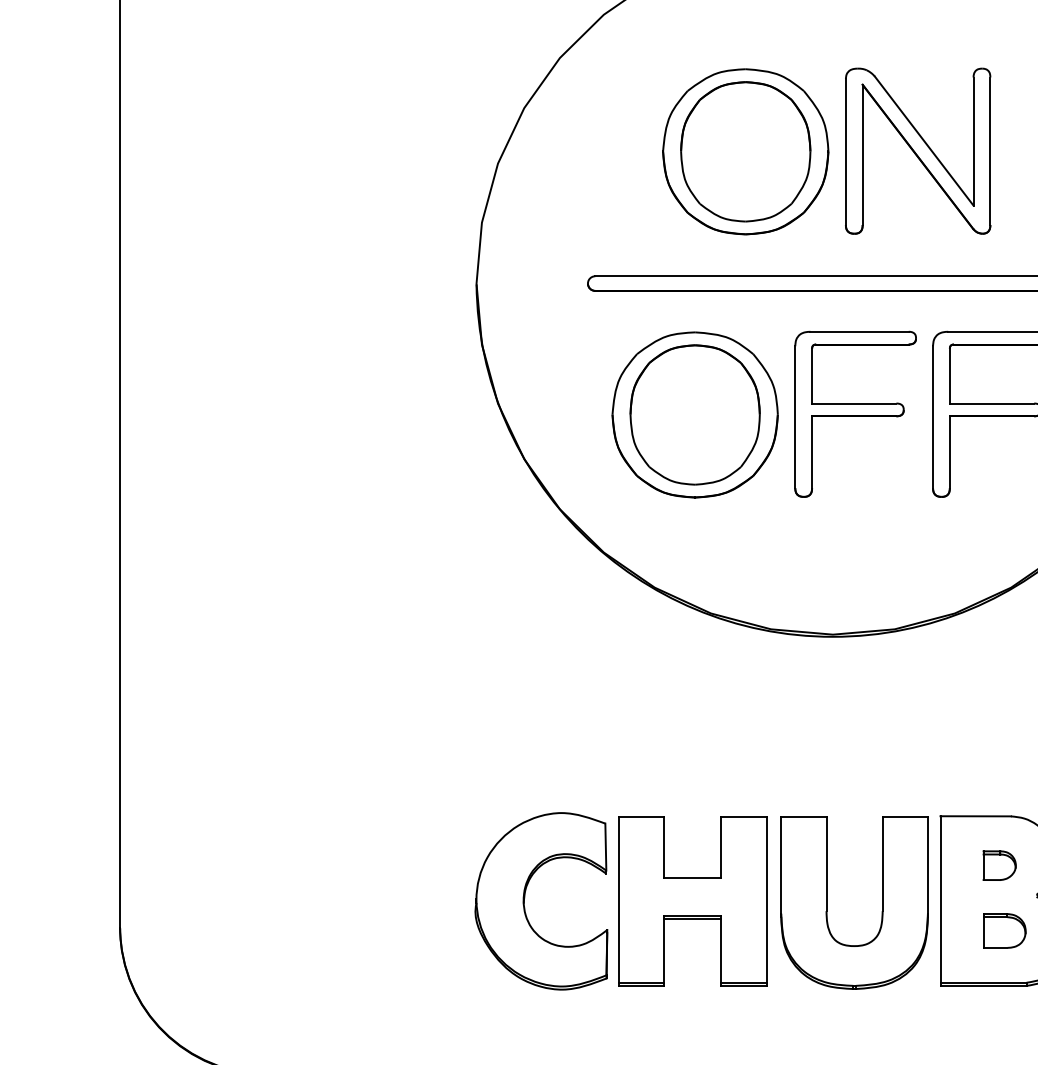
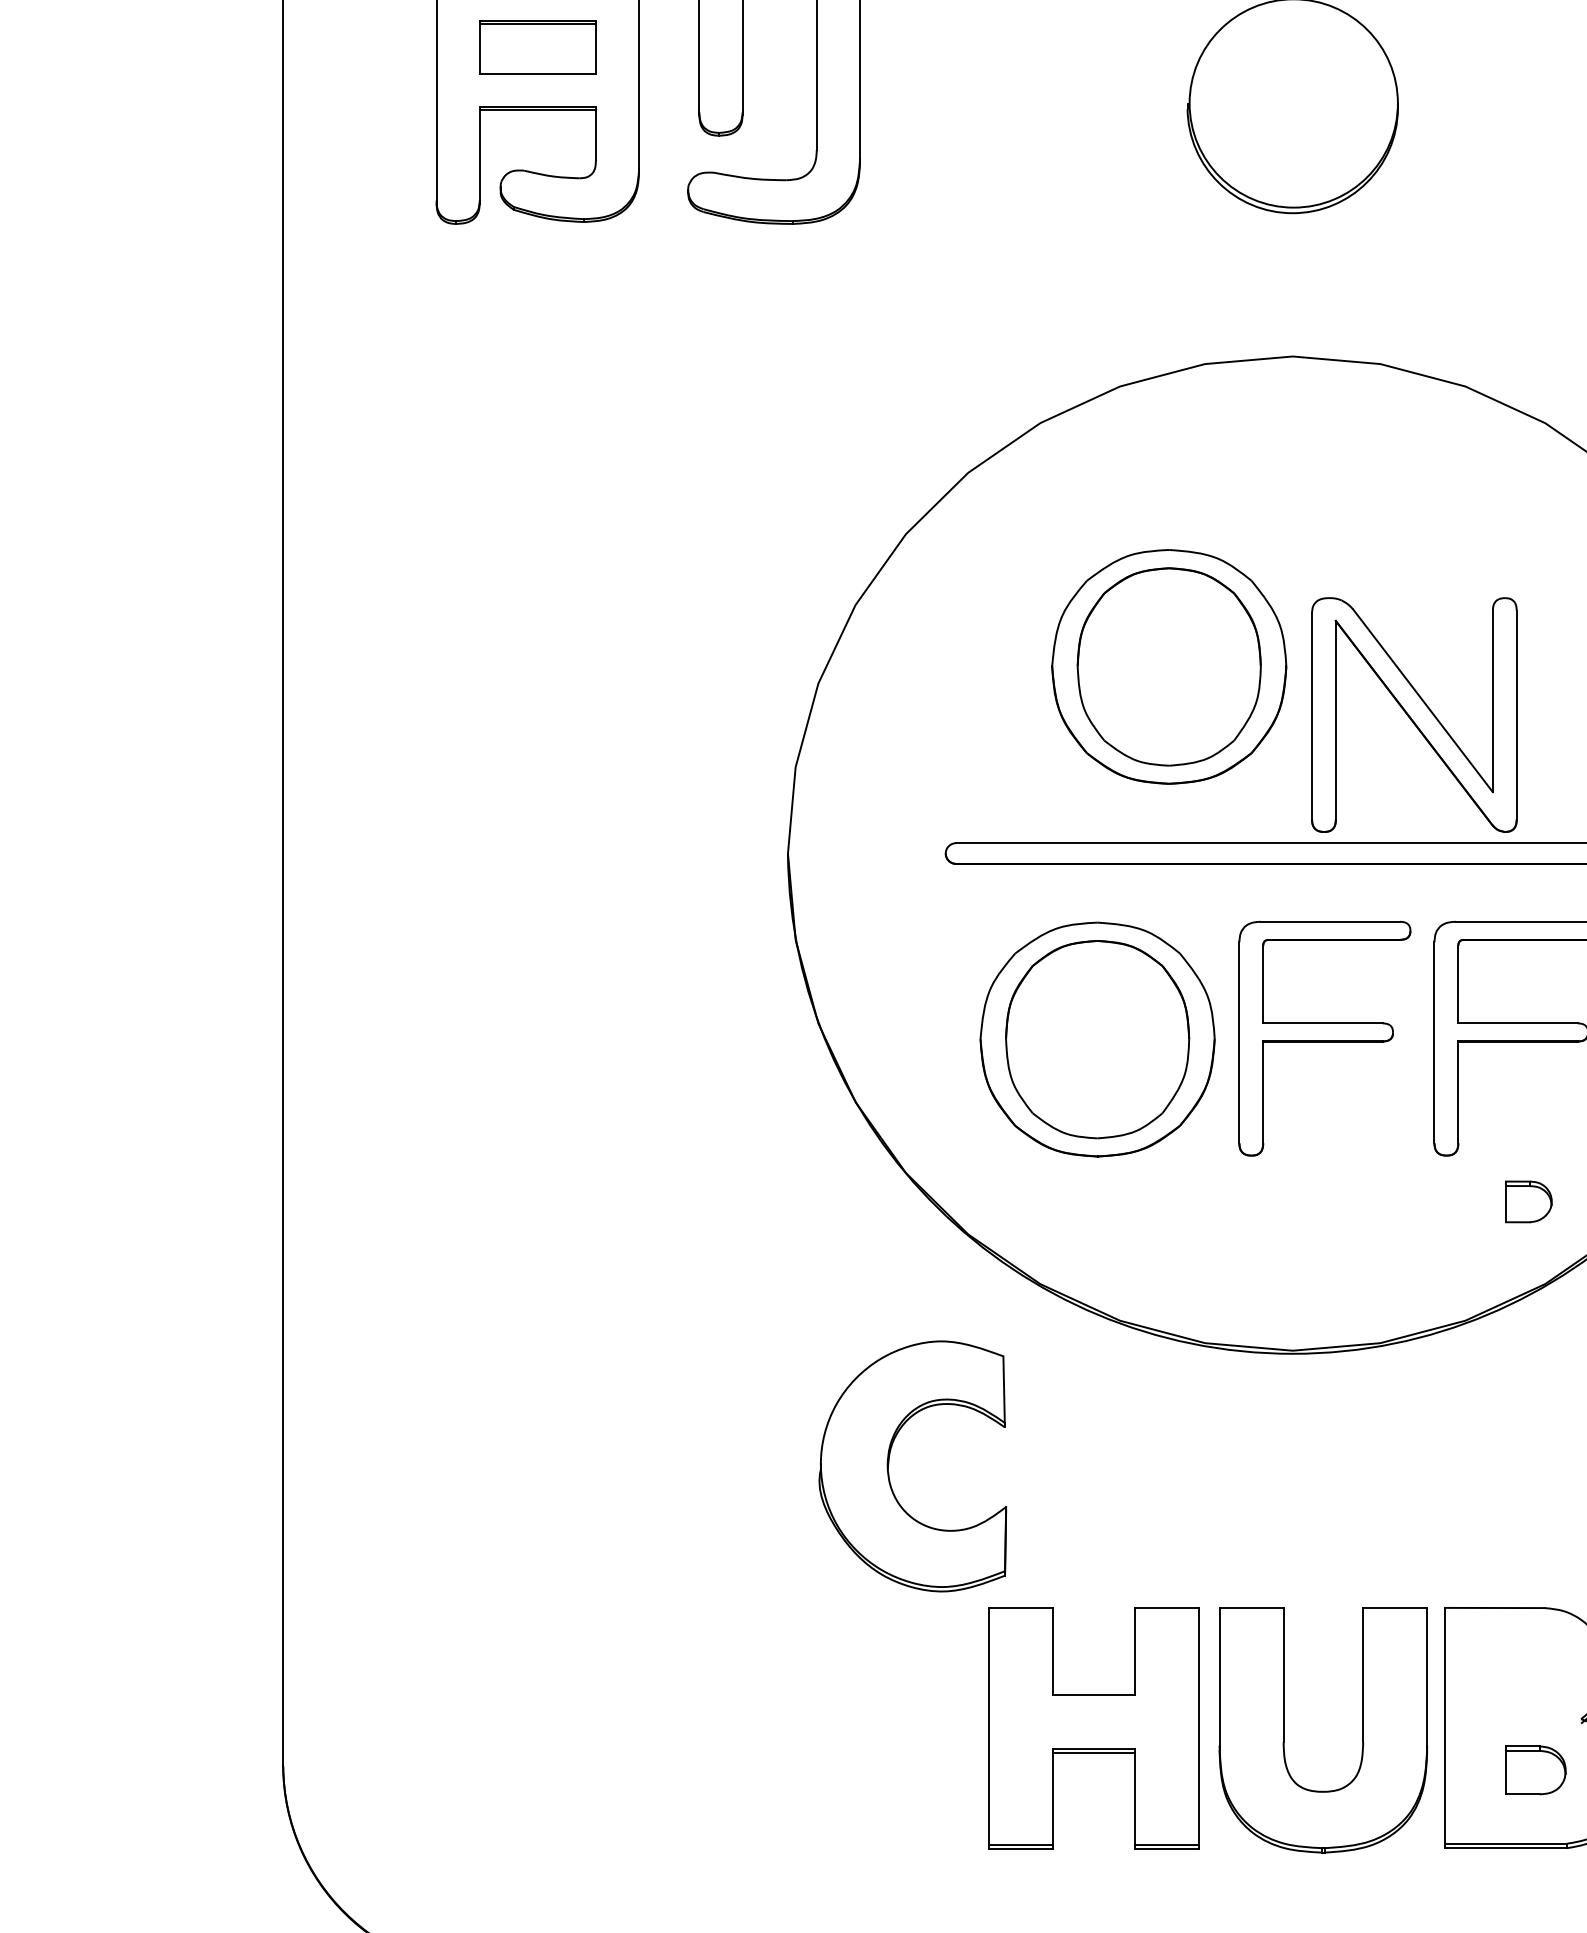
part: (918, 150) -> (1414, 714), moved
part: (999, 865) -> (1528, 1201), moved
part: (524, 899) -> (889, 1464), moved

